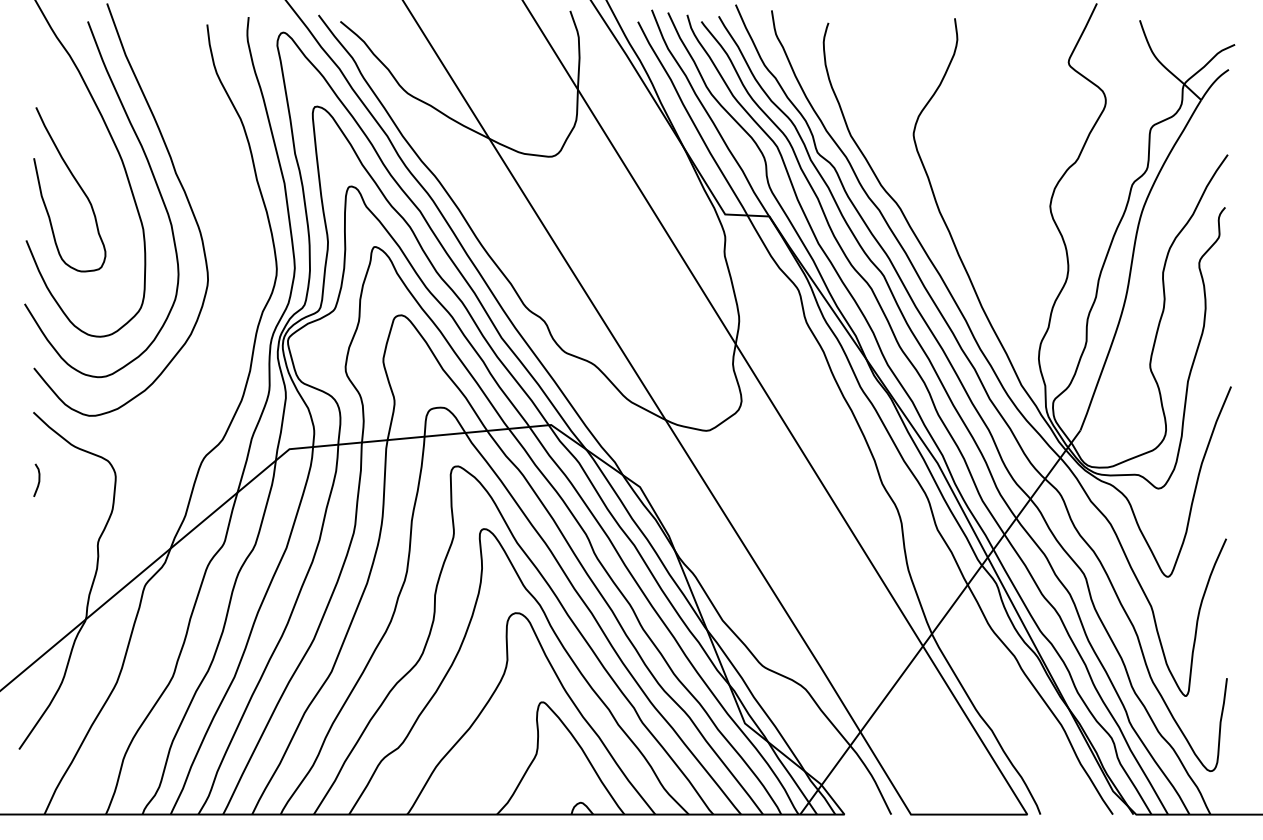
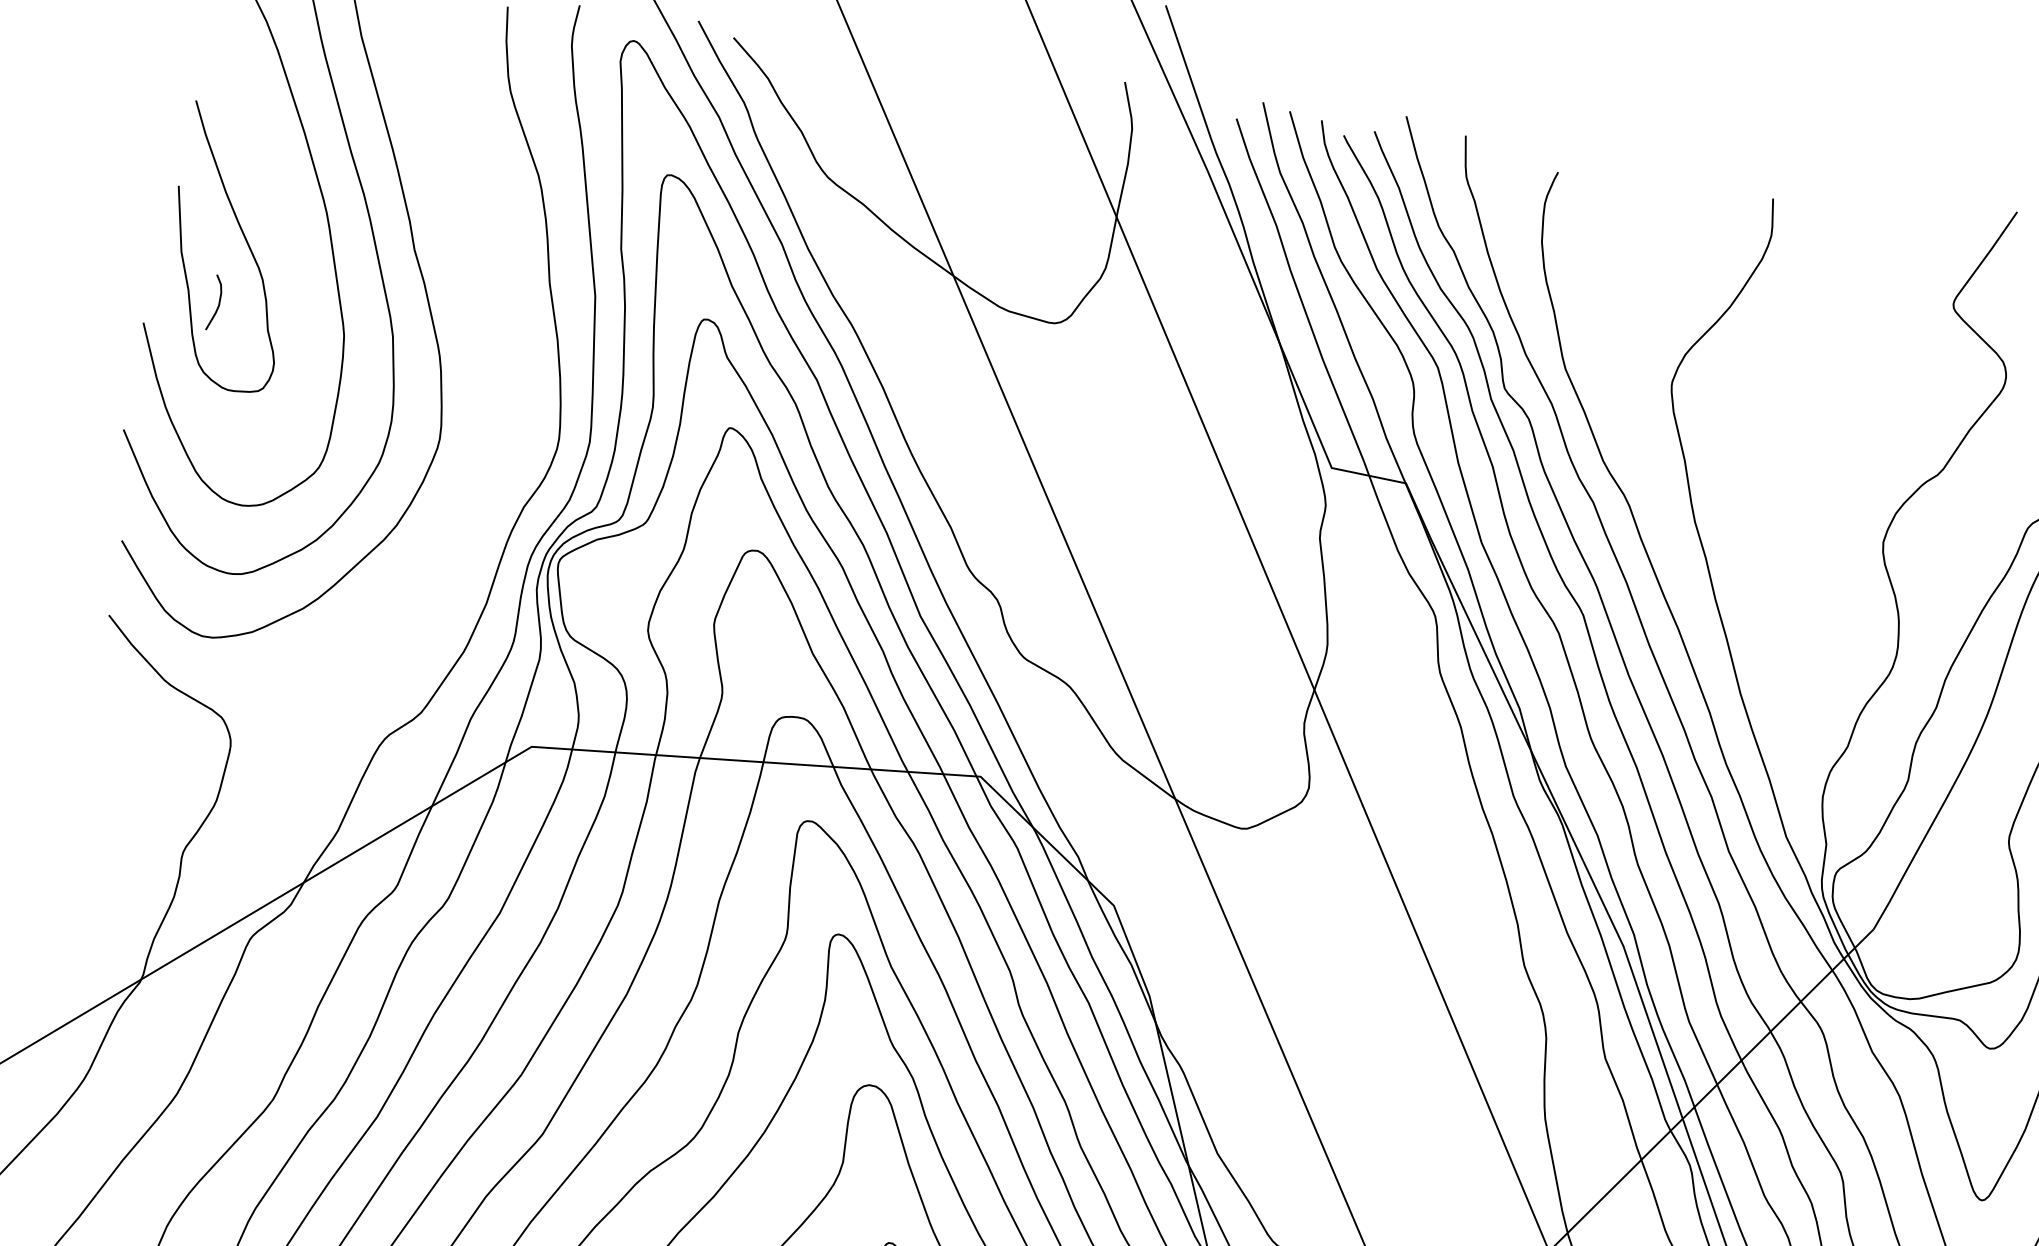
curve: (38, 479) -> (218, 301), moved

